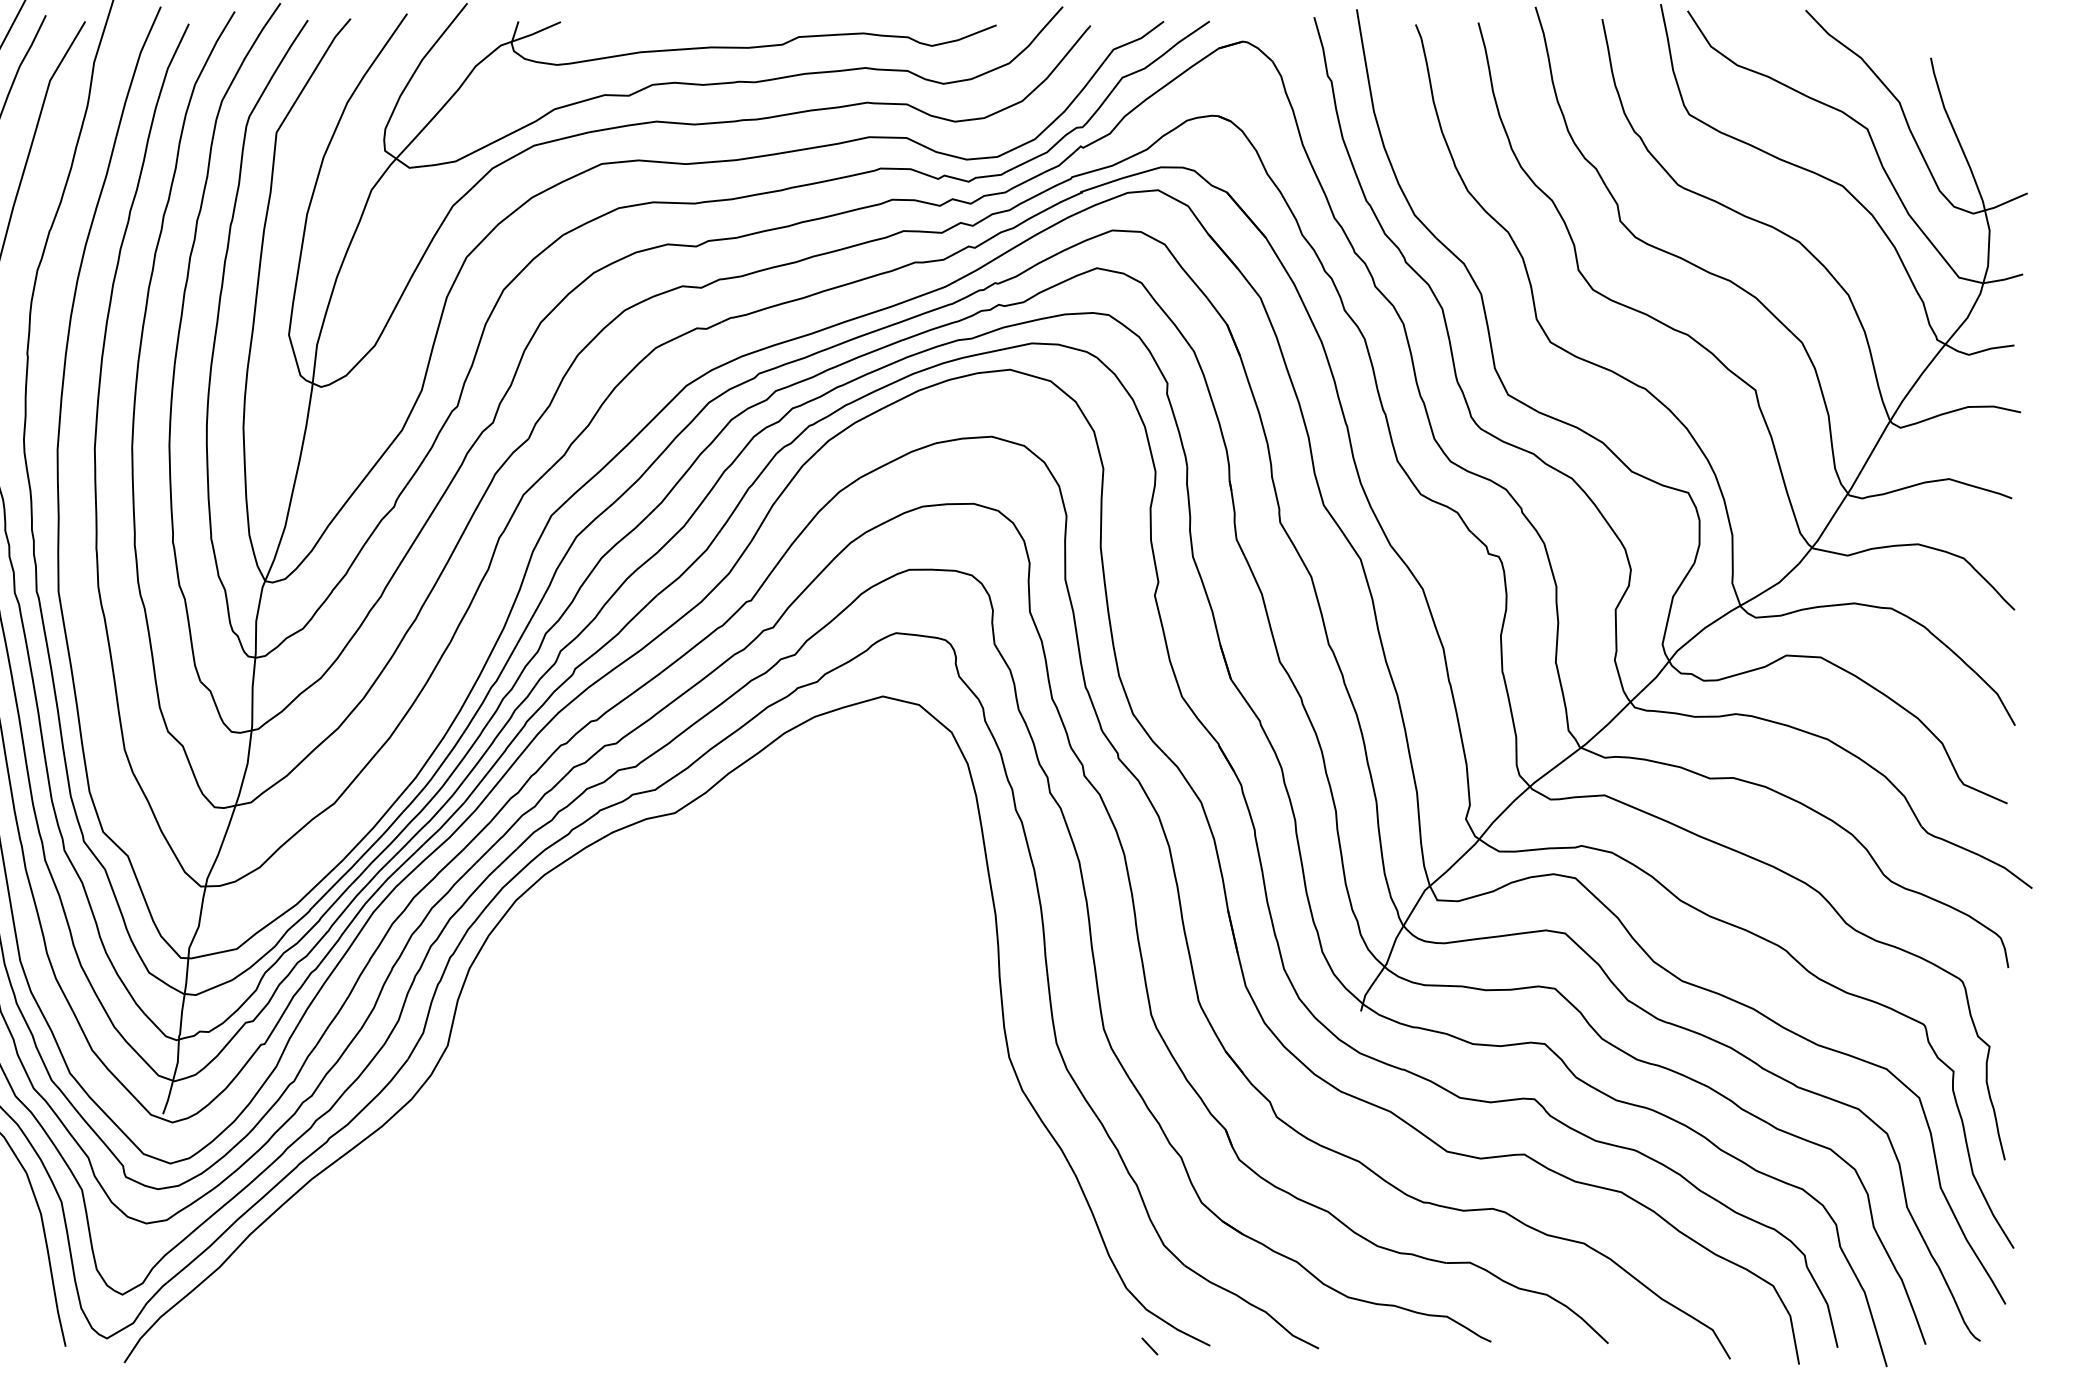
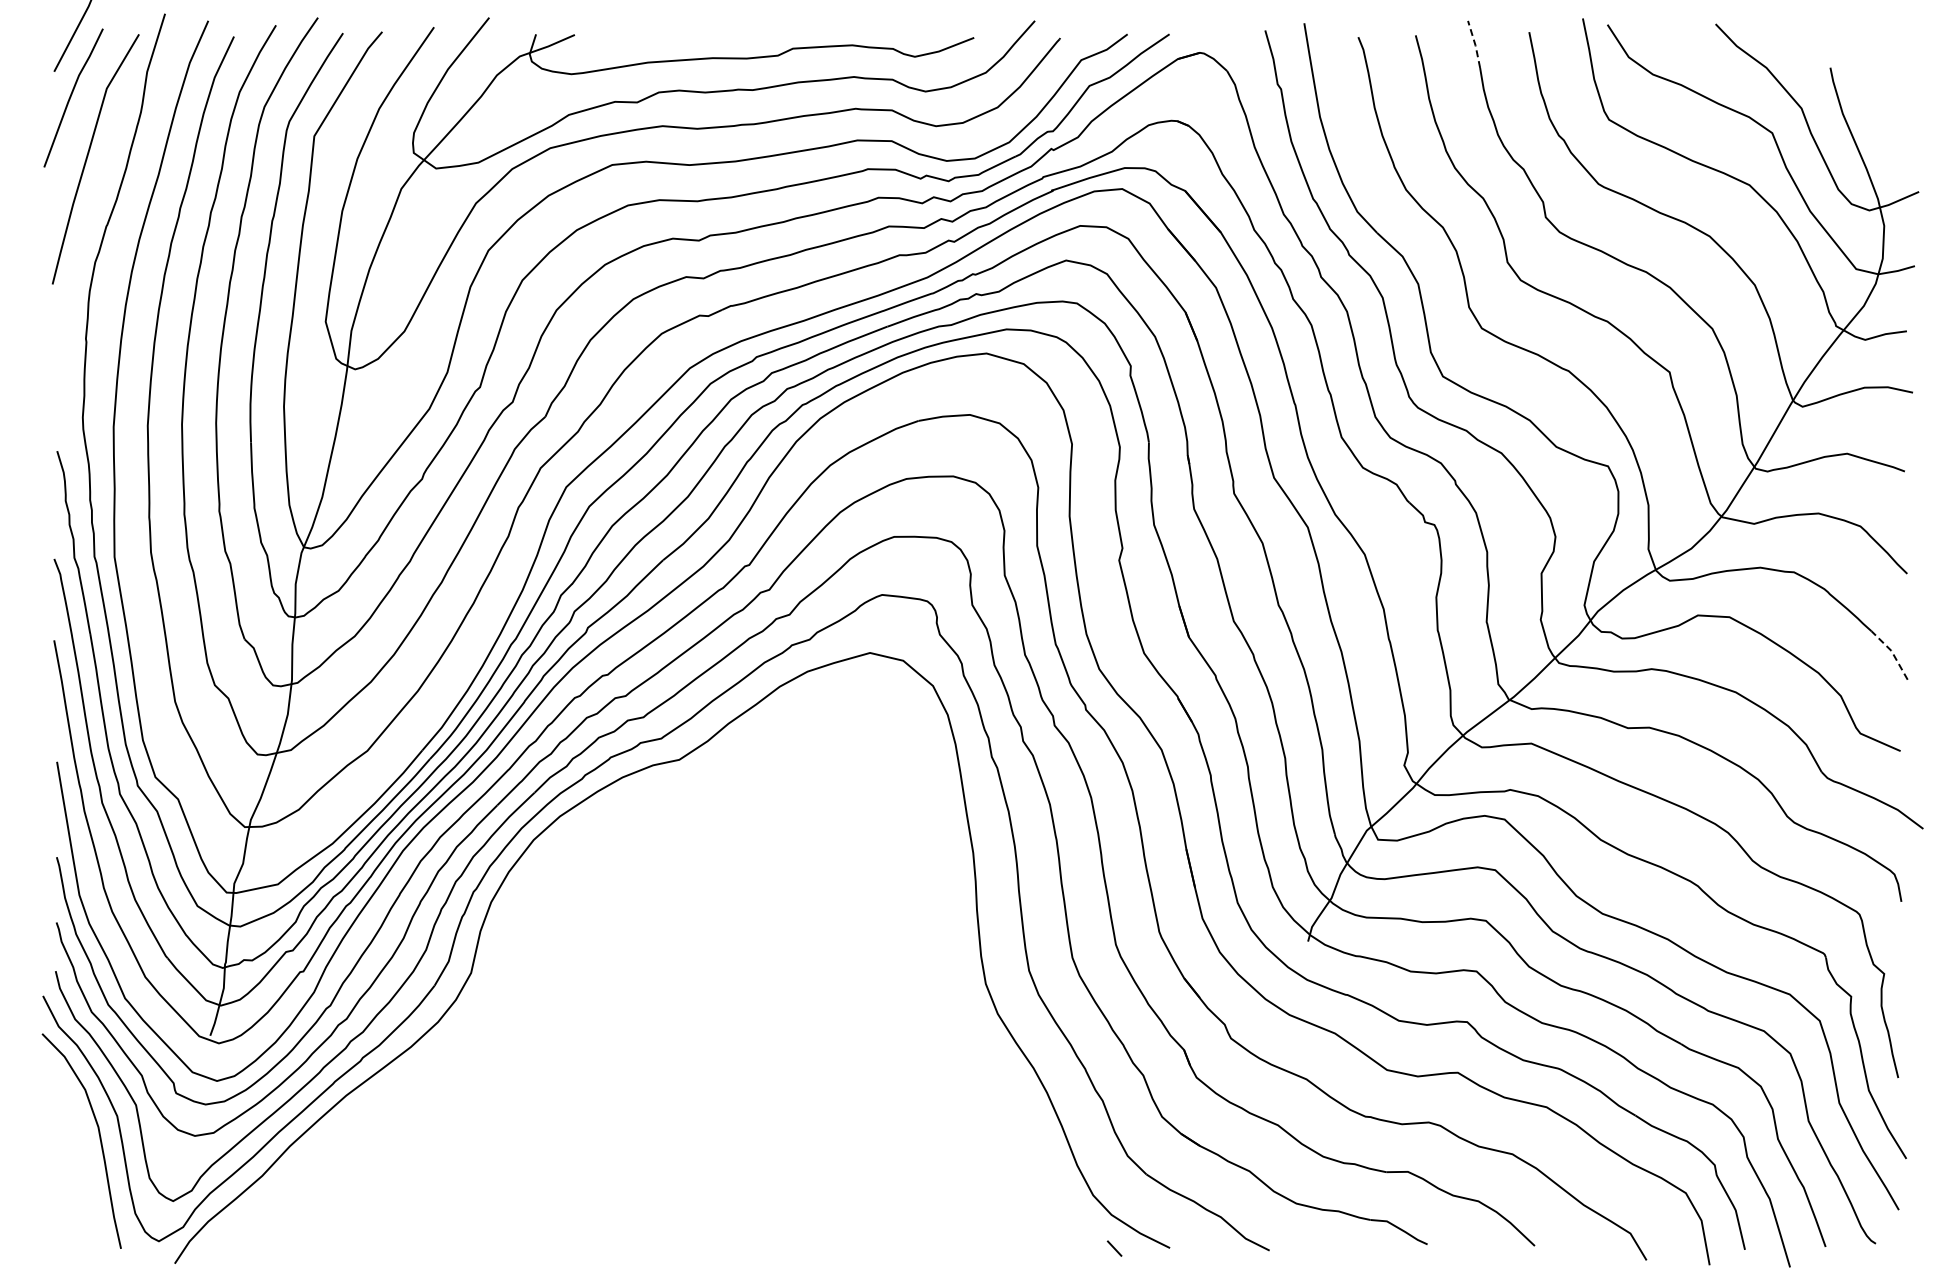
line: (1543, 32) -> (1475, 44), solid -> dashed
line: (1998, 695) -> (1892, 652), solid -> dashed

